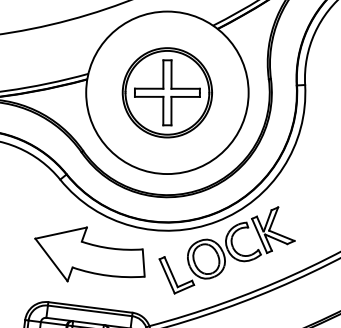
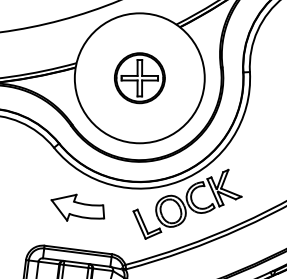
part: (167, 91) -> (139, 77), size x0.7
part: (89, 254) -> (77, 207), size x0.6

